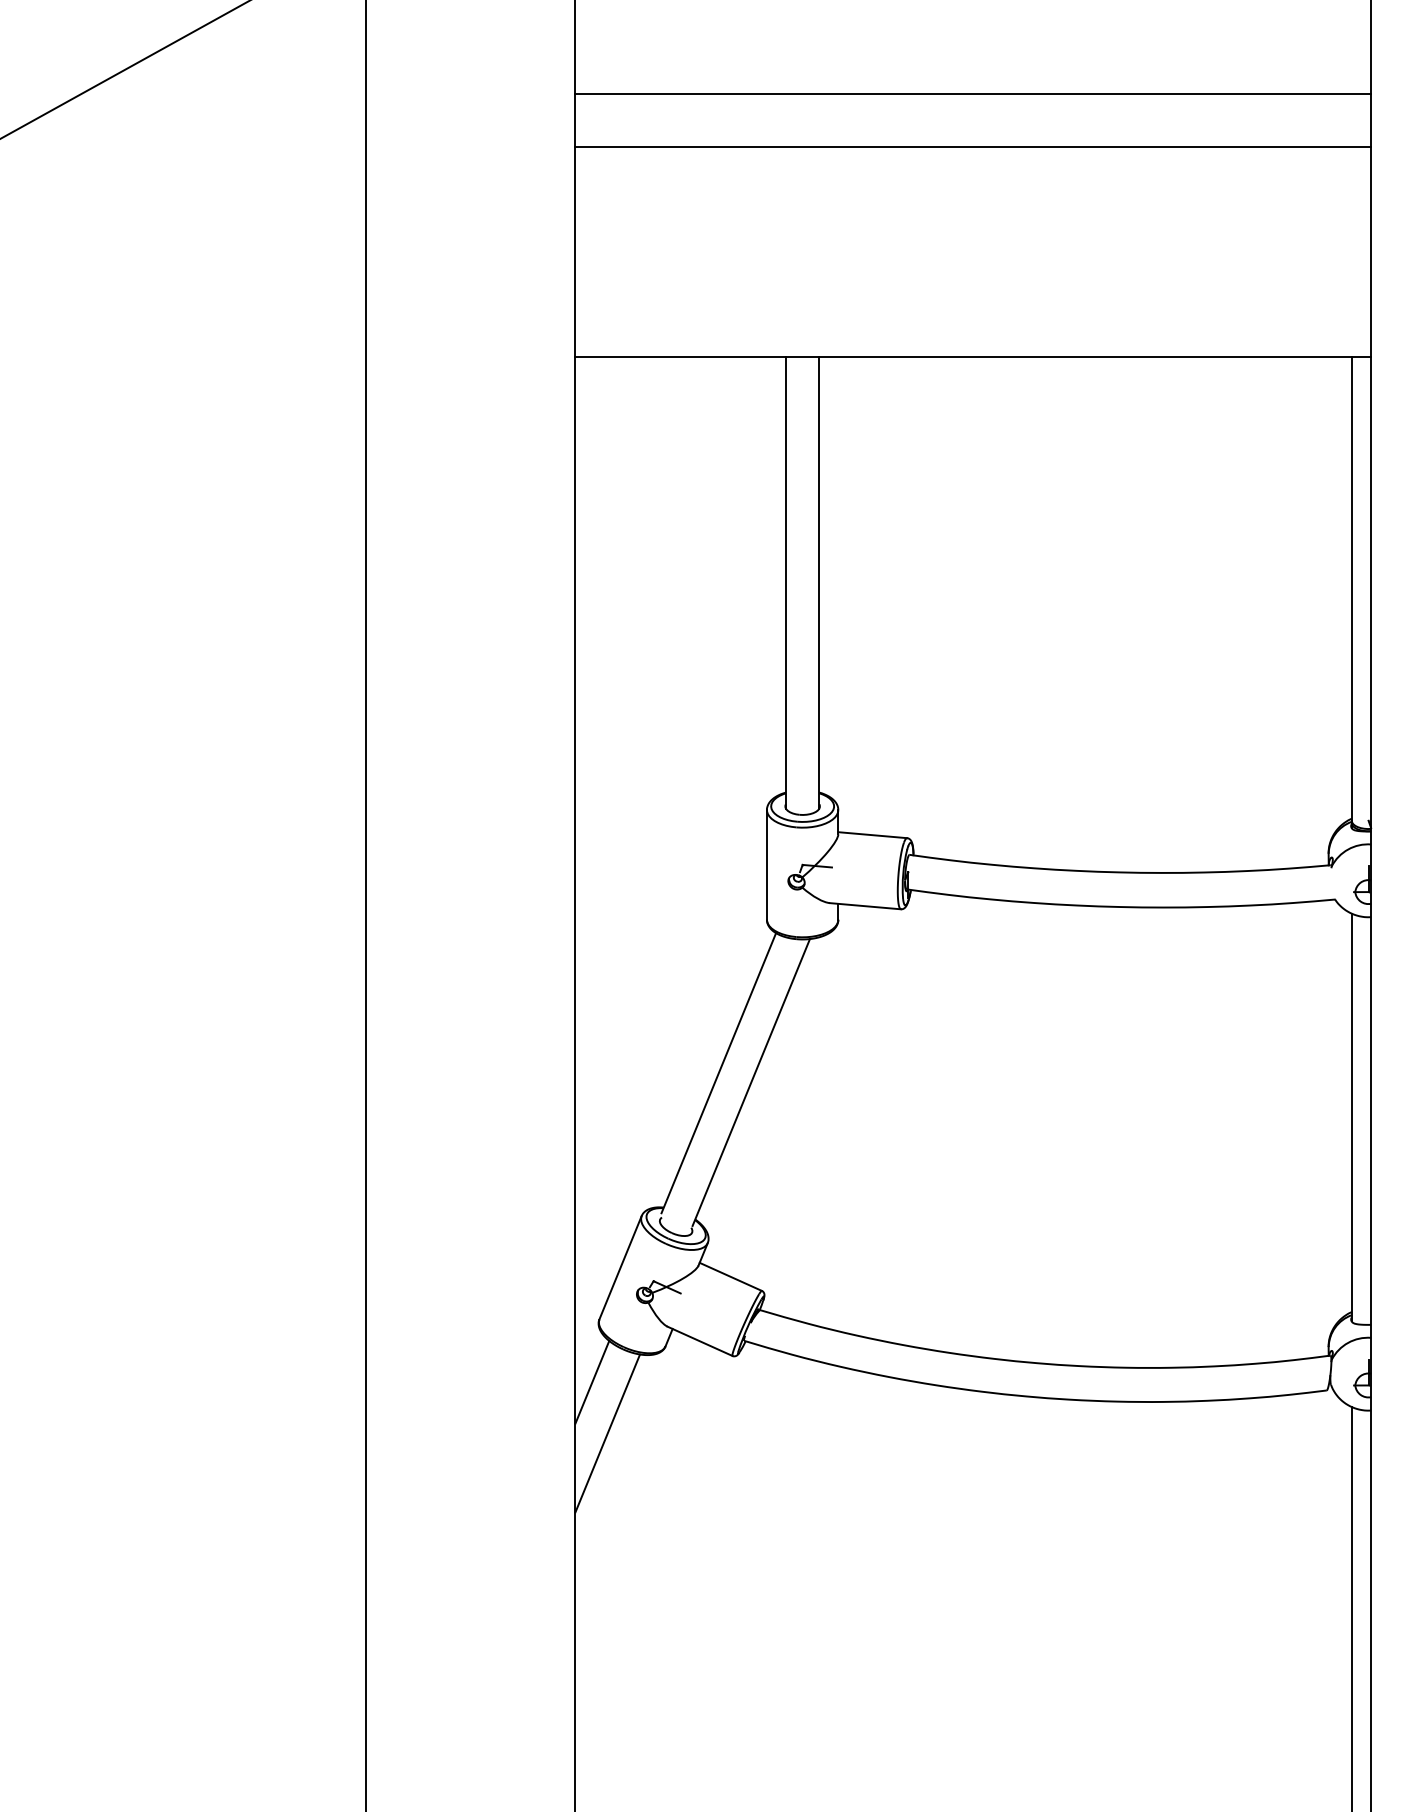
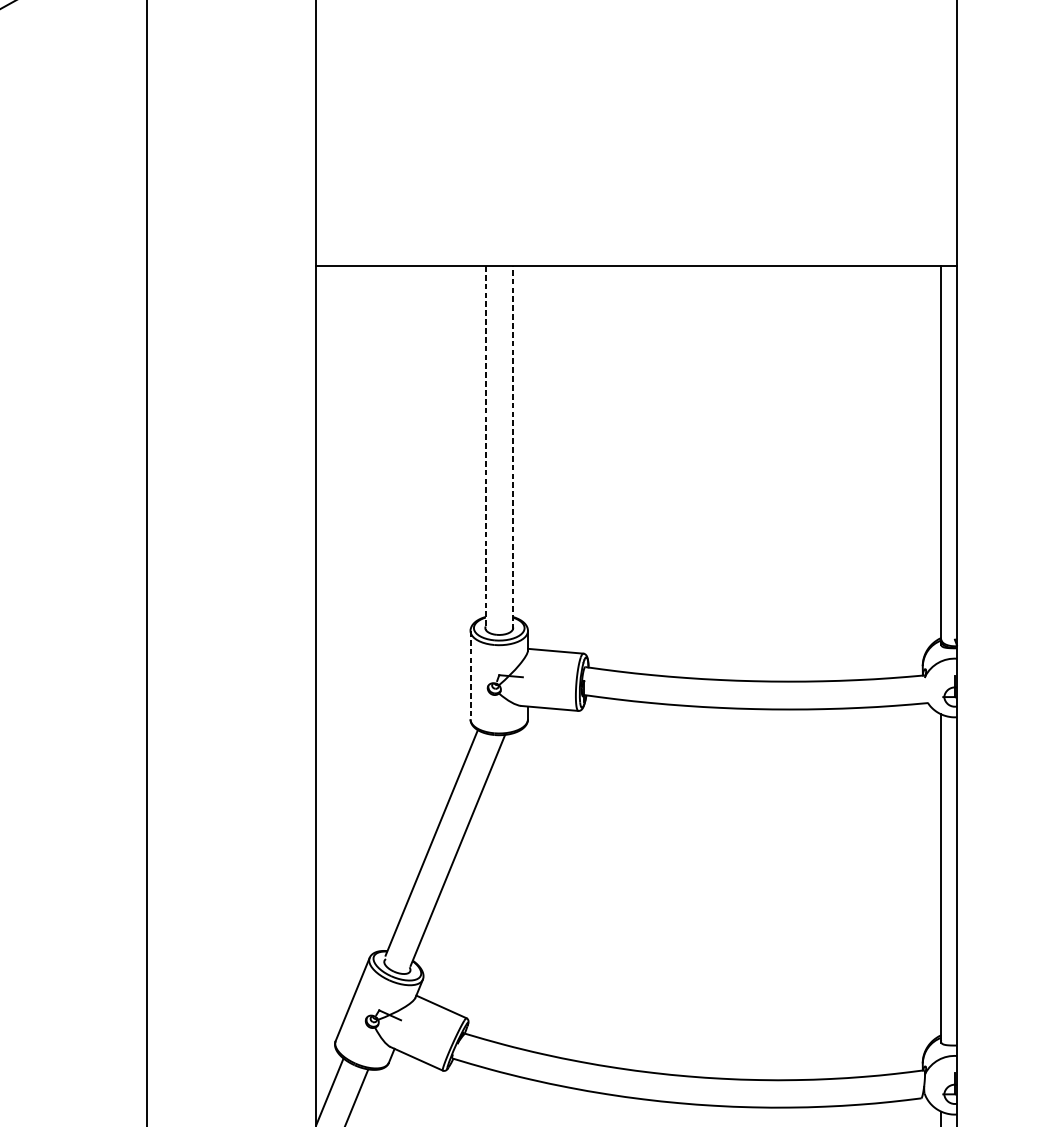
line: (973, 94) -> (636, 54), removed
line: (973, 146) -> (636, 96), removed
line: (785, 582) -> (485, 447), solid -> dashed
line: (819, 582) -> (512, 447), solid -> dashed
line: (766, 864) -> (470, 674), solid -> dashed

